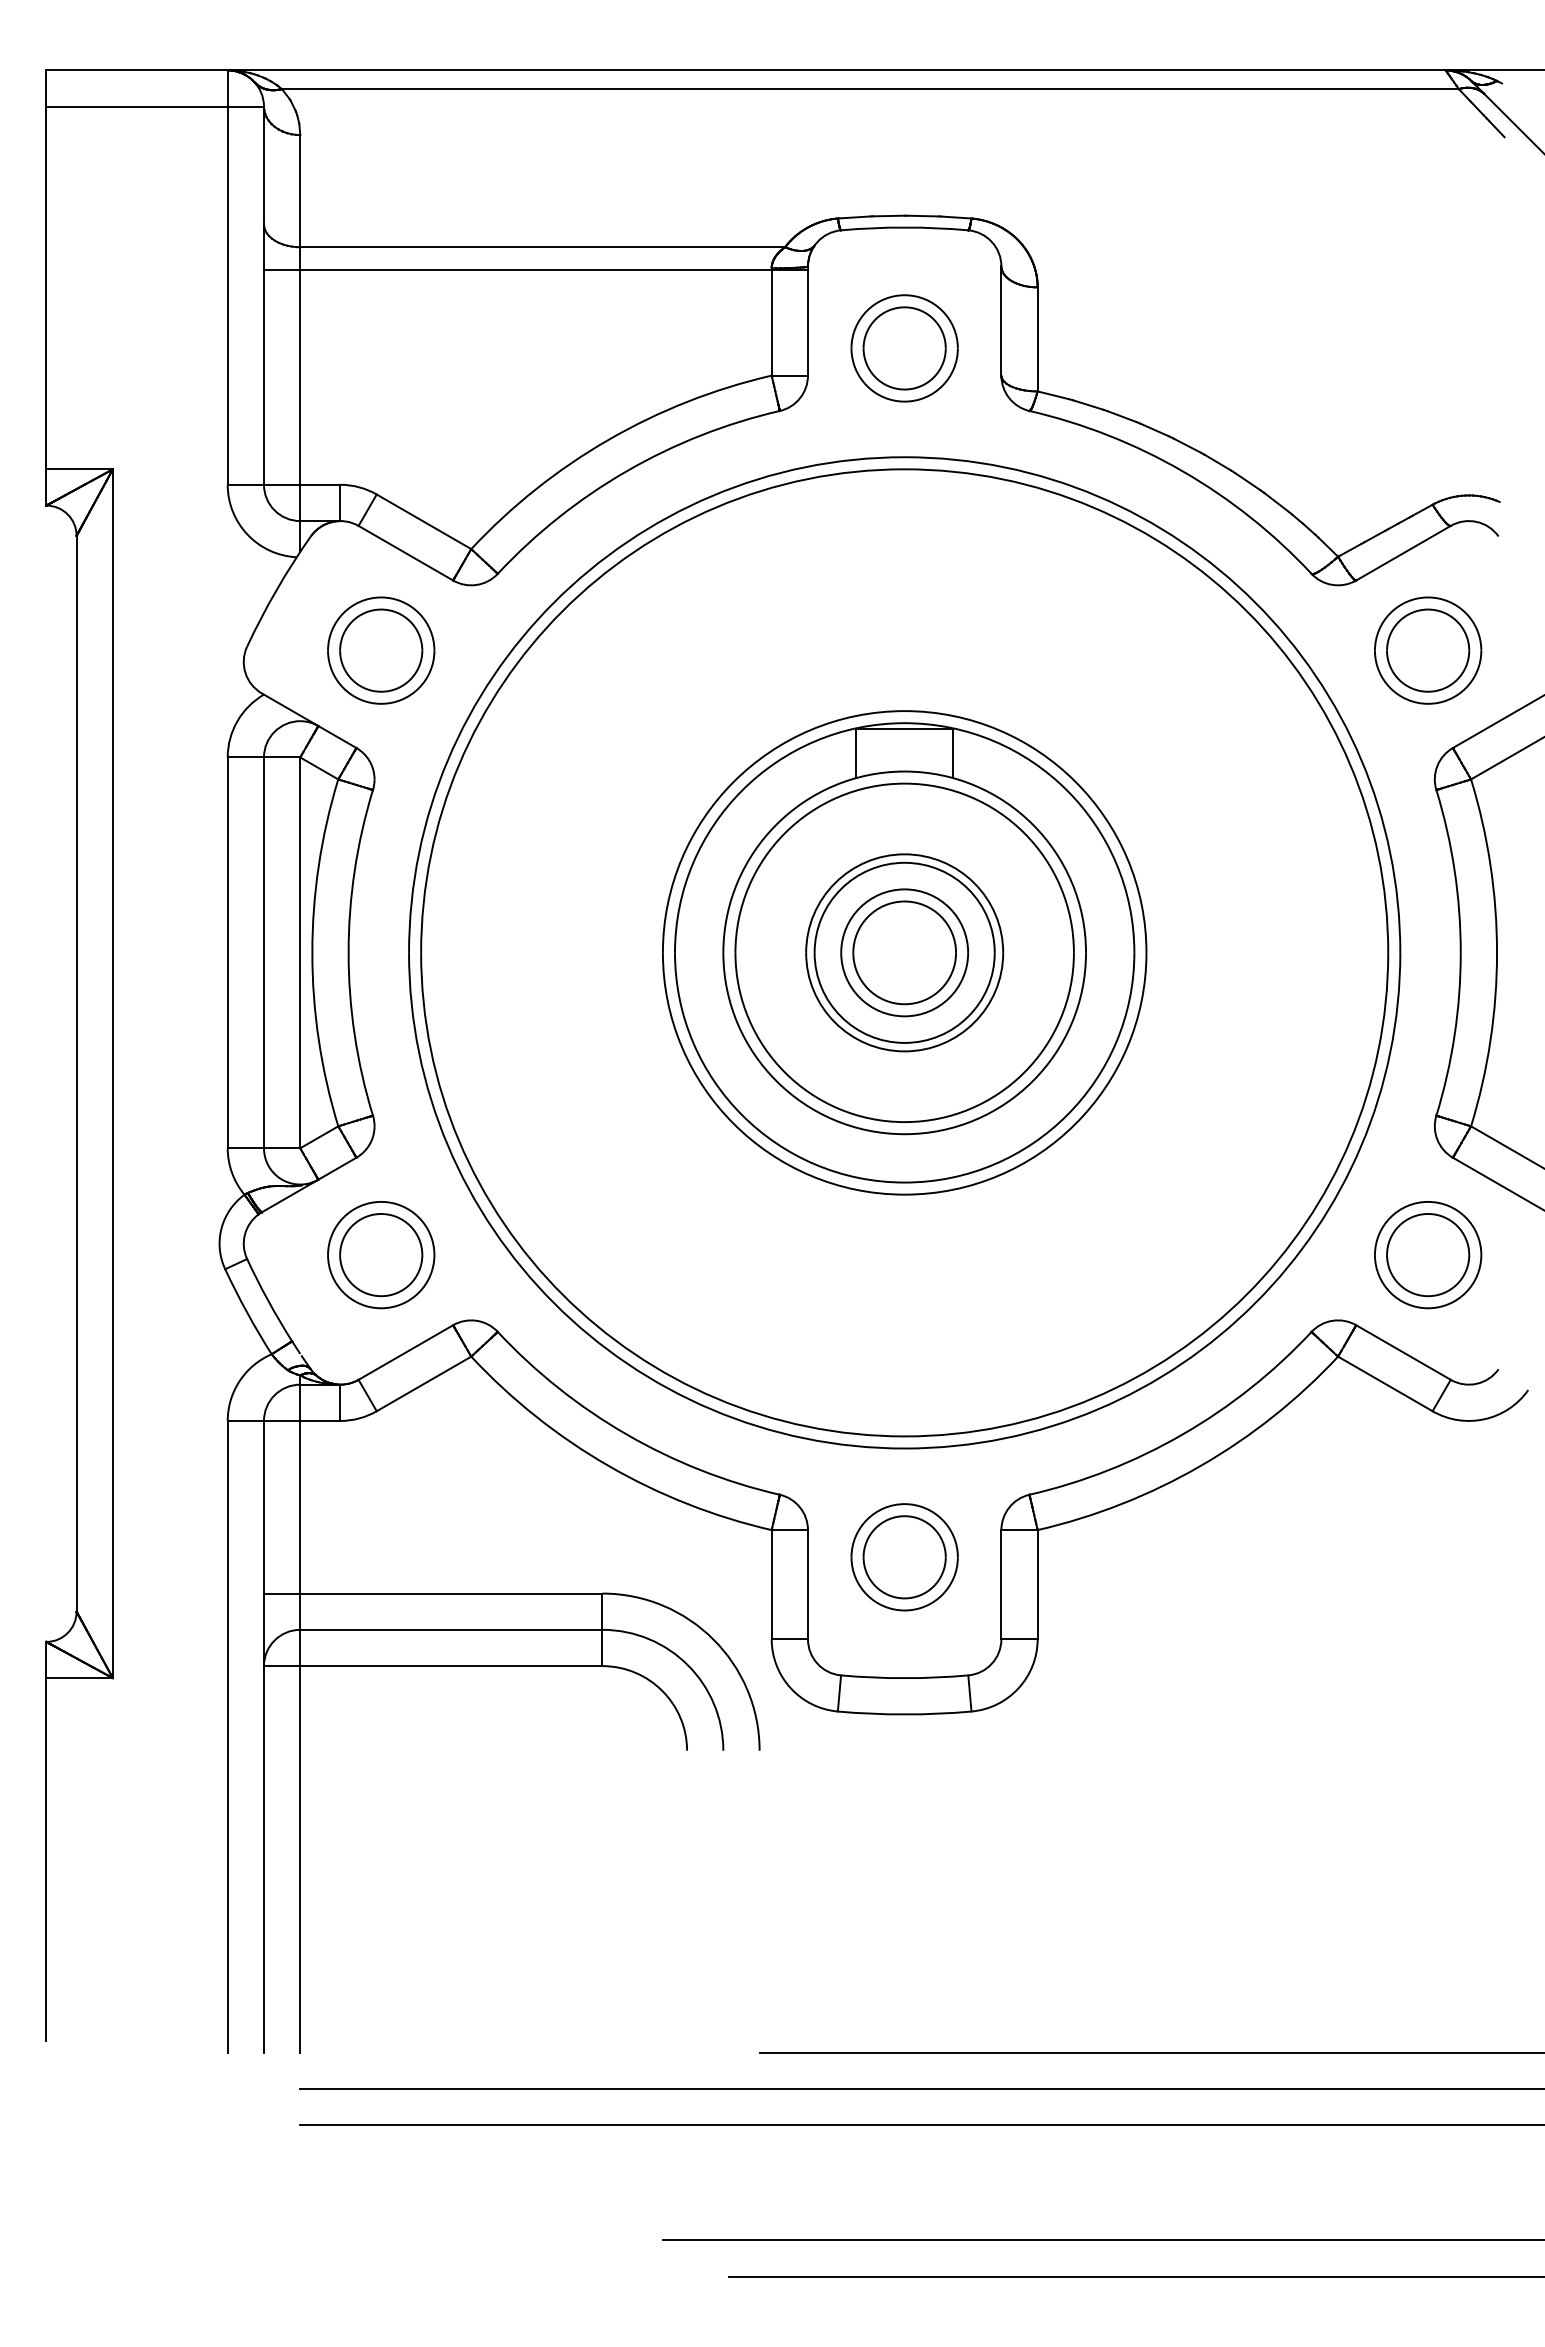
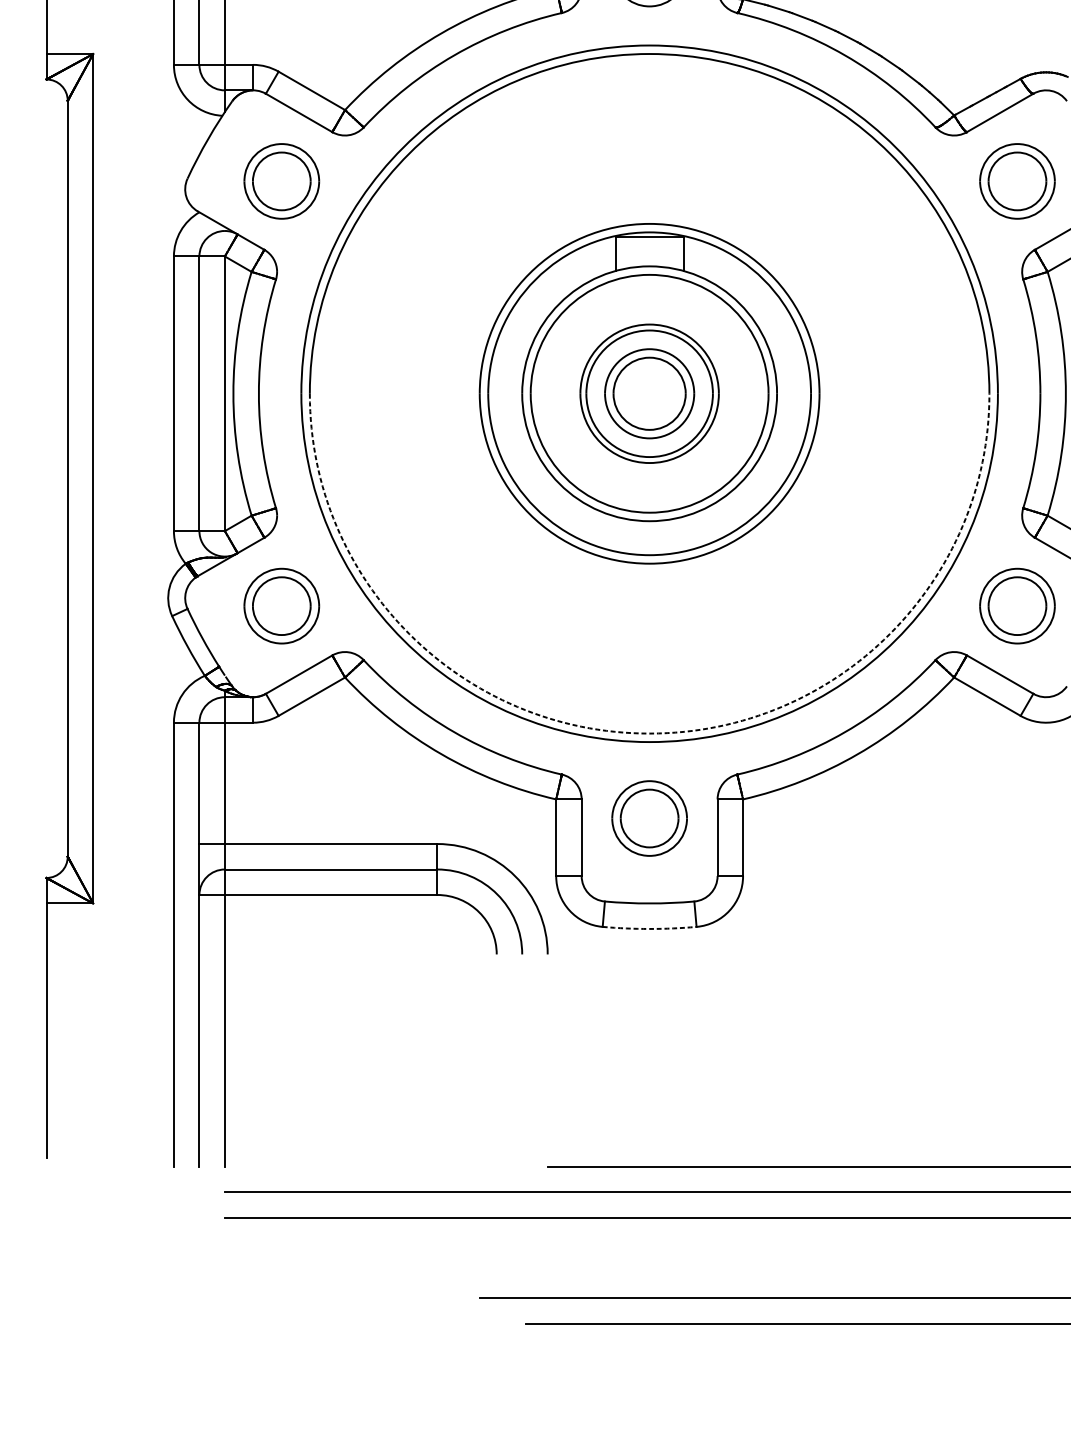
arc: (904, 1436) -> (649, 733), solid -> dashed
arc: (904, 1714) -> (649, 928), solid -> dashed

